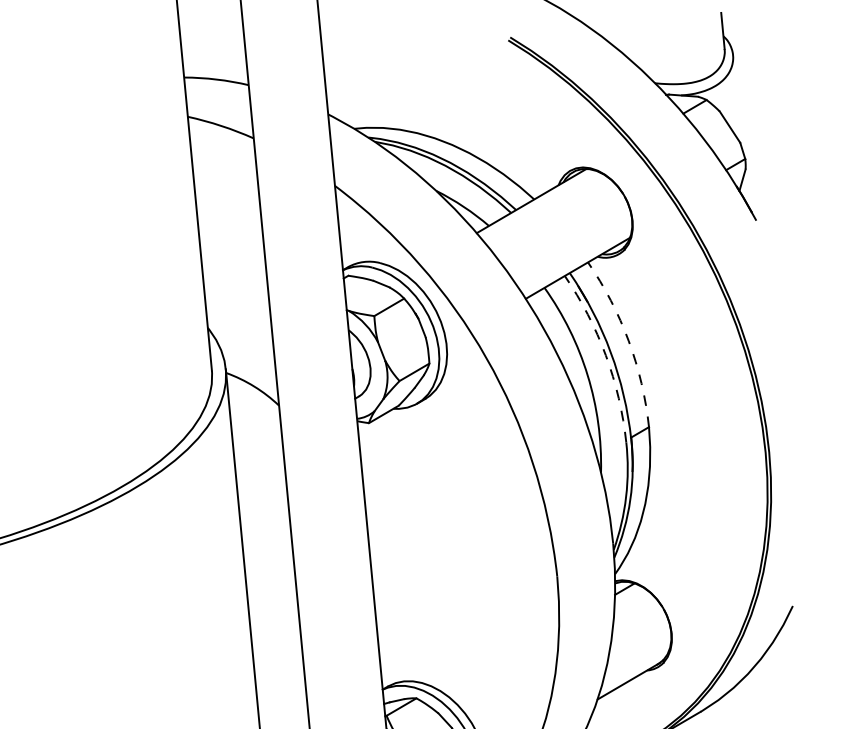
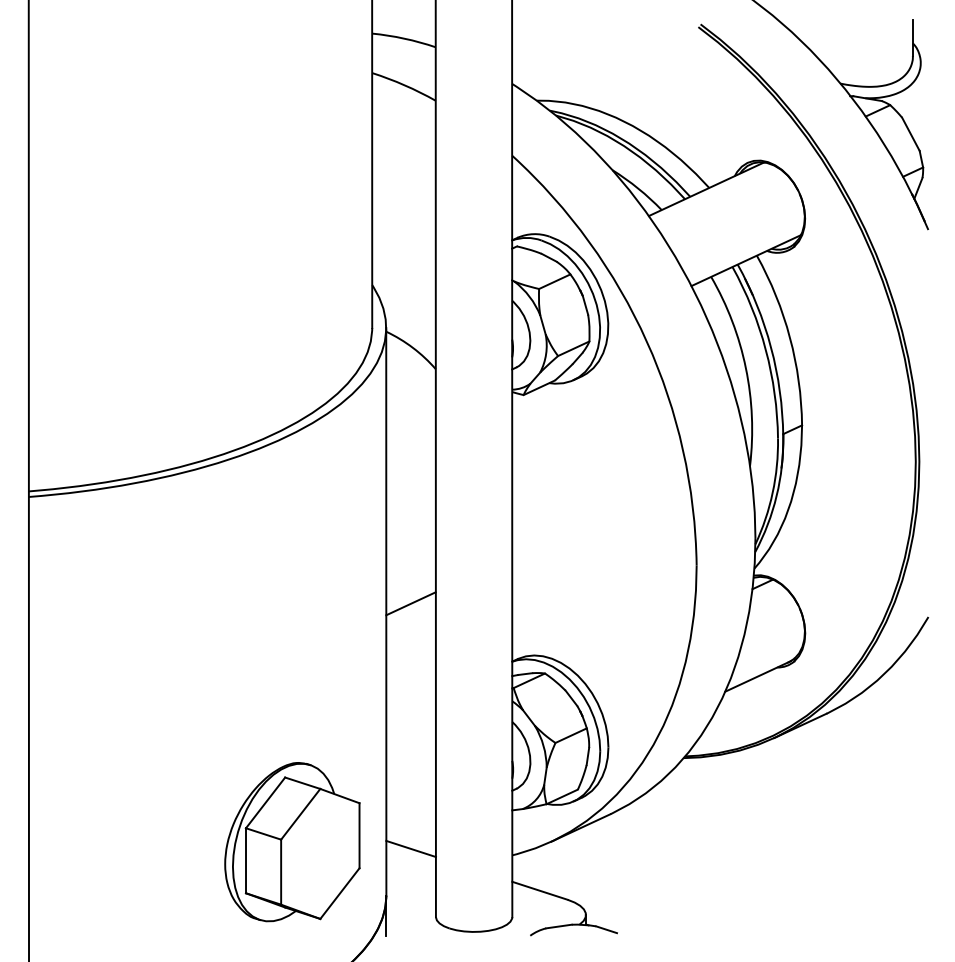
arc: (628, 340) -> (789, 337), dashed -> solid
arc: (605, 355) -> (765, 349), dashed -> solid
line: (275, 641) -> (410, 603), added

